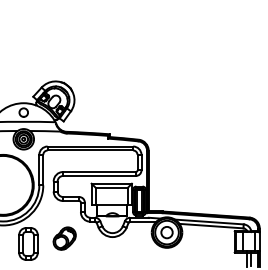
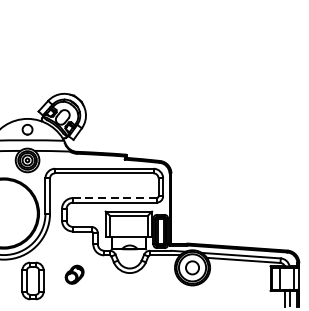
line: (99, 171) -> (114, 197), solid -> dashed
part: (64, 238) -> (74, 274), size x0.7

